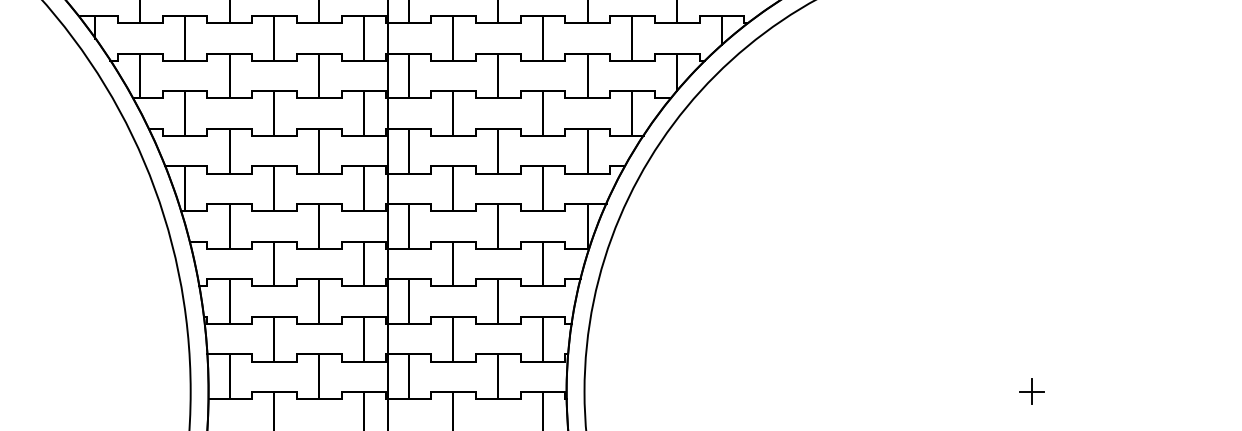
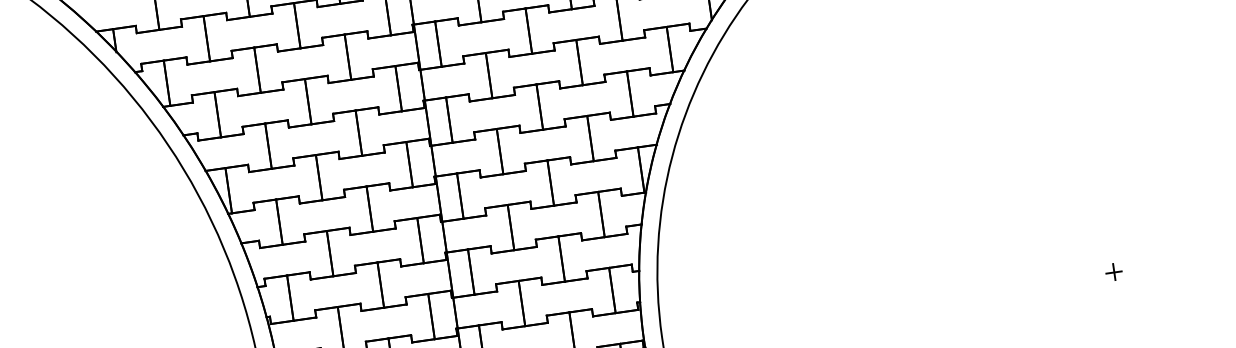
part: (1031, 390) -> (1113, 271), size x0.62

